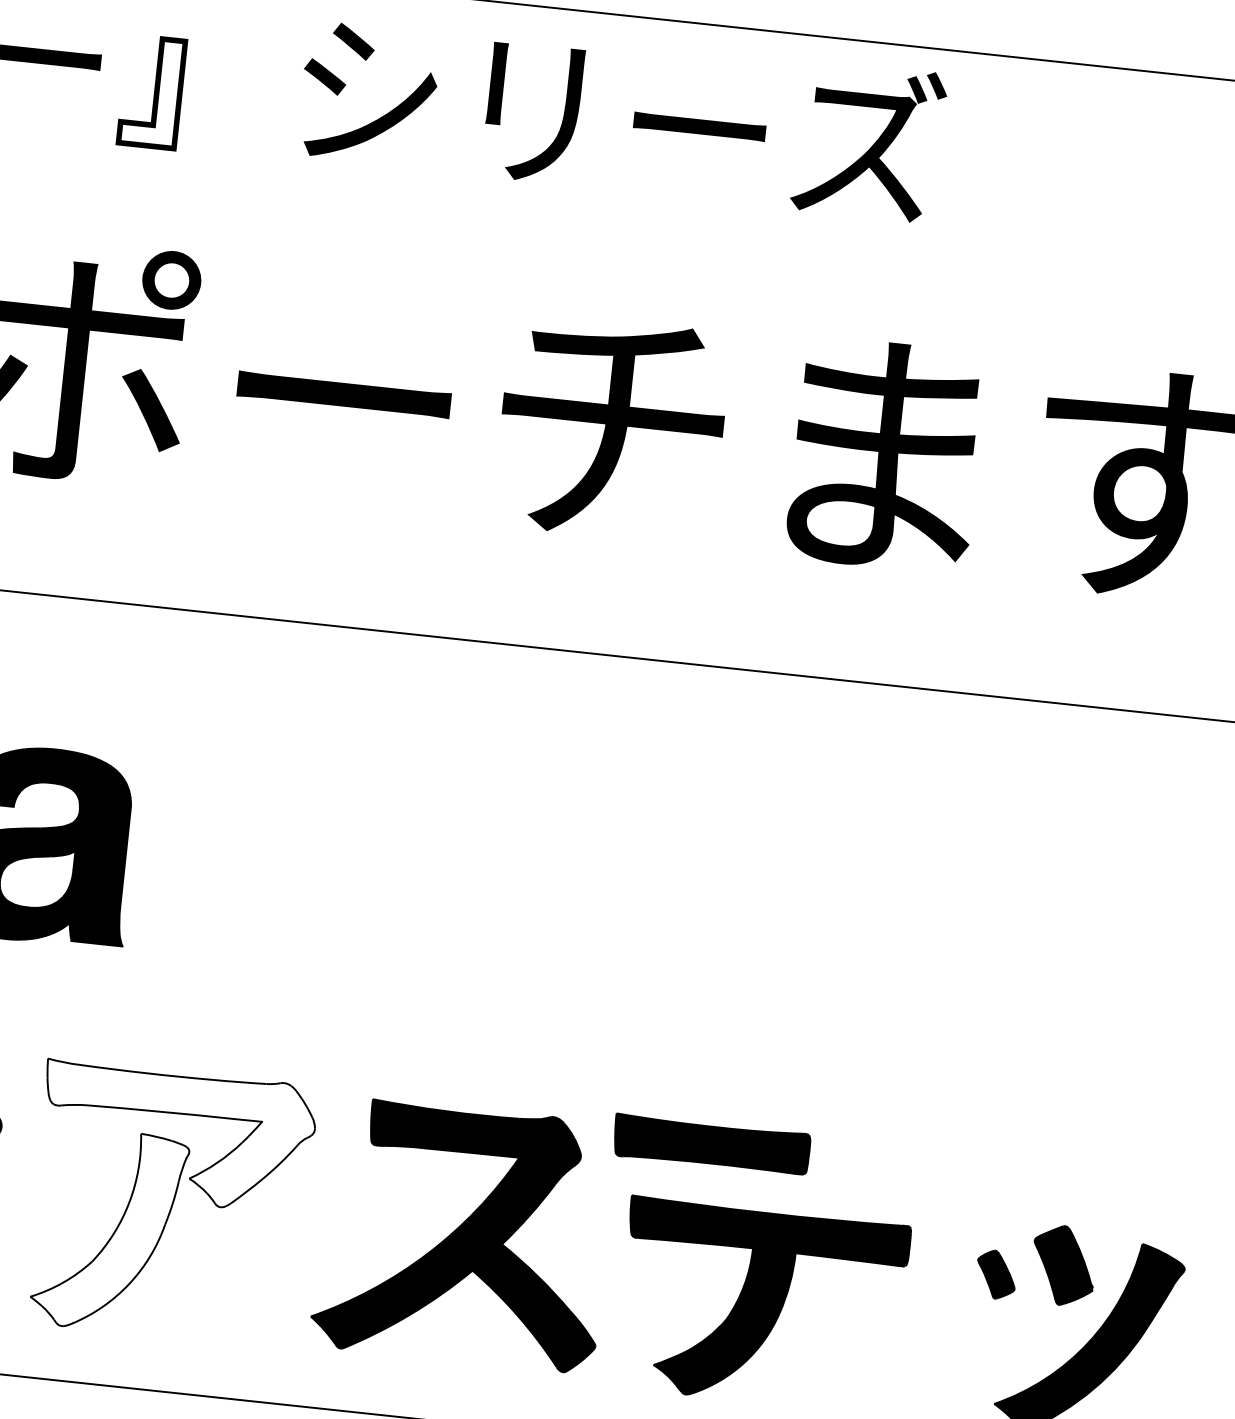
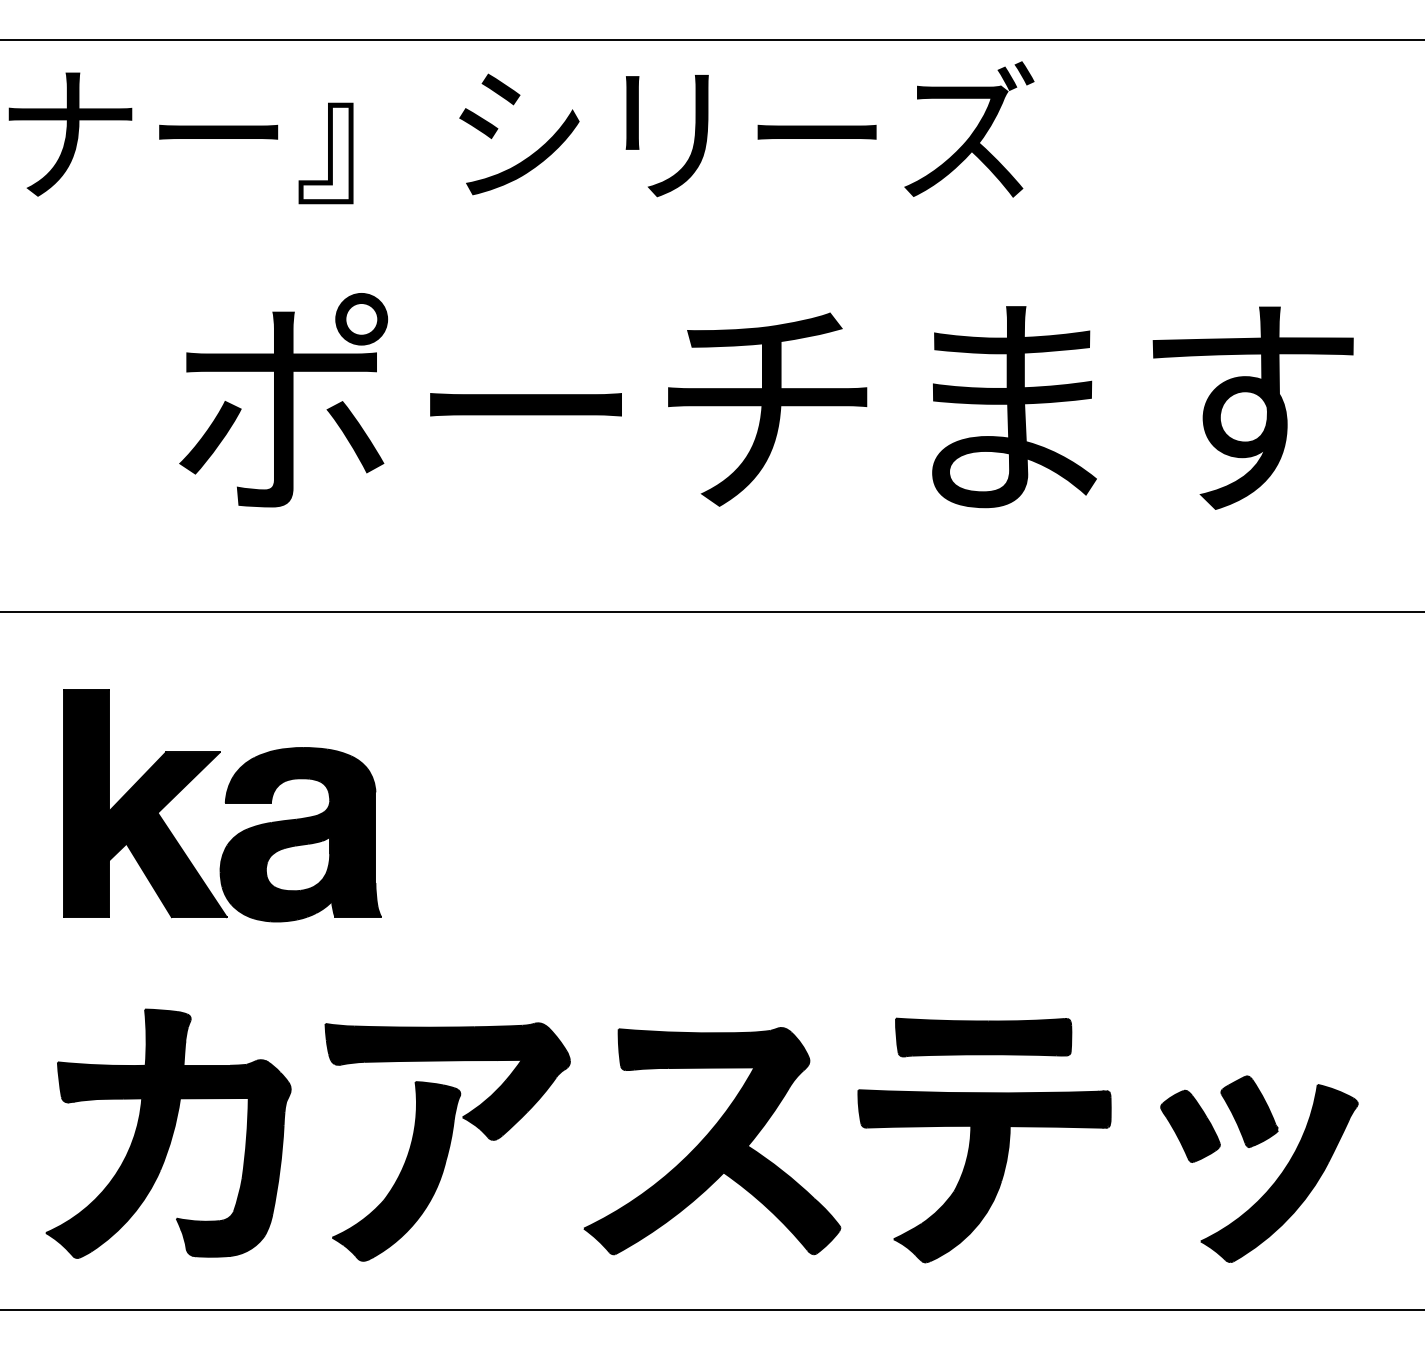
fill: (176, 1136) -> (447, 1081), added
part: (711, 1144) -> (983, 1037), moved
fill: (109, 1230) -> (396, 1171), added
part: (996, 1273) -> (1190, 1125), size x1.67

